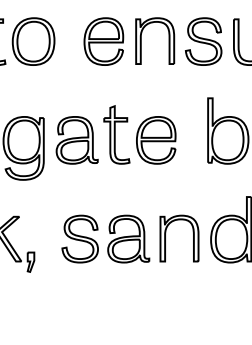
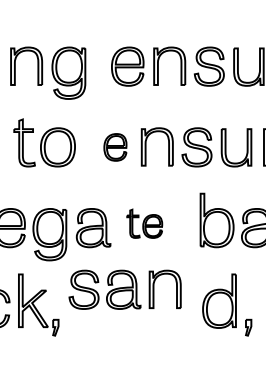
part: (103, 41) -> (115, 147), size x0.7
part: (139, 134) -> (144, 223), size x0.6
part: (129, 238) -> (124, 289), moved

